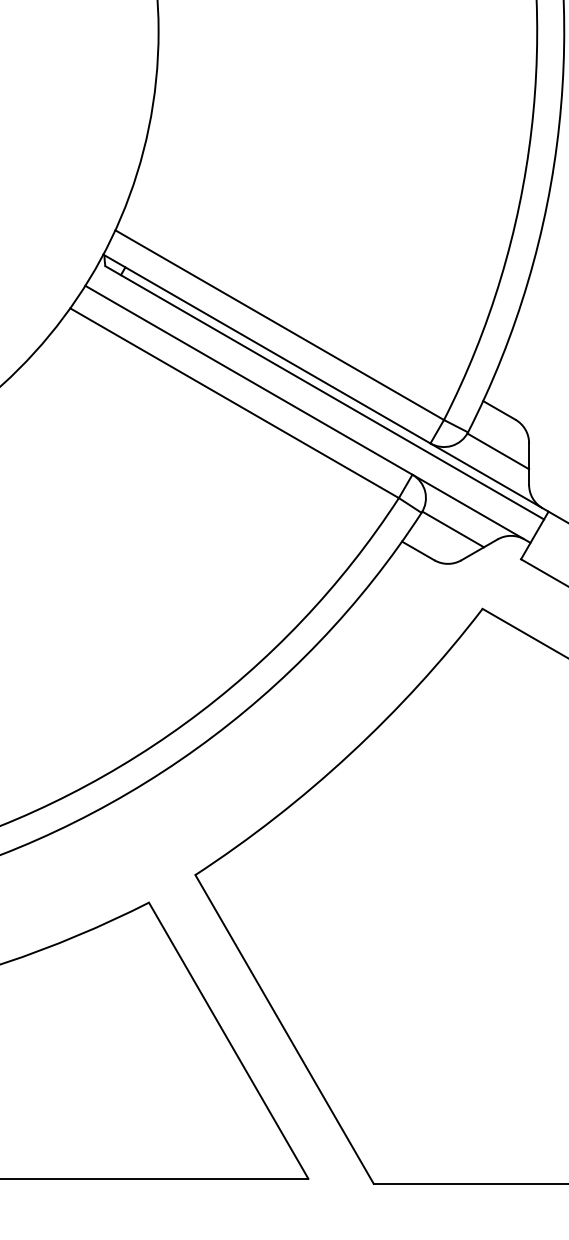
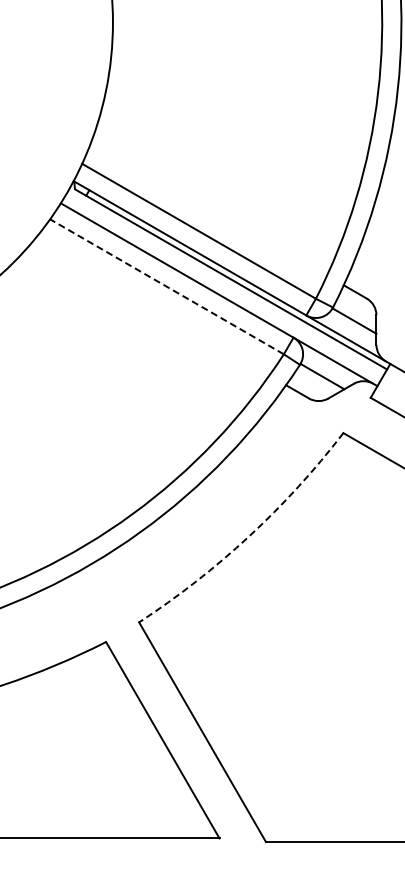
line: (235, 402) -> (167, 286), solid -> dashed
arc: (350, 754) -> (249, 536), solid -> dashed

